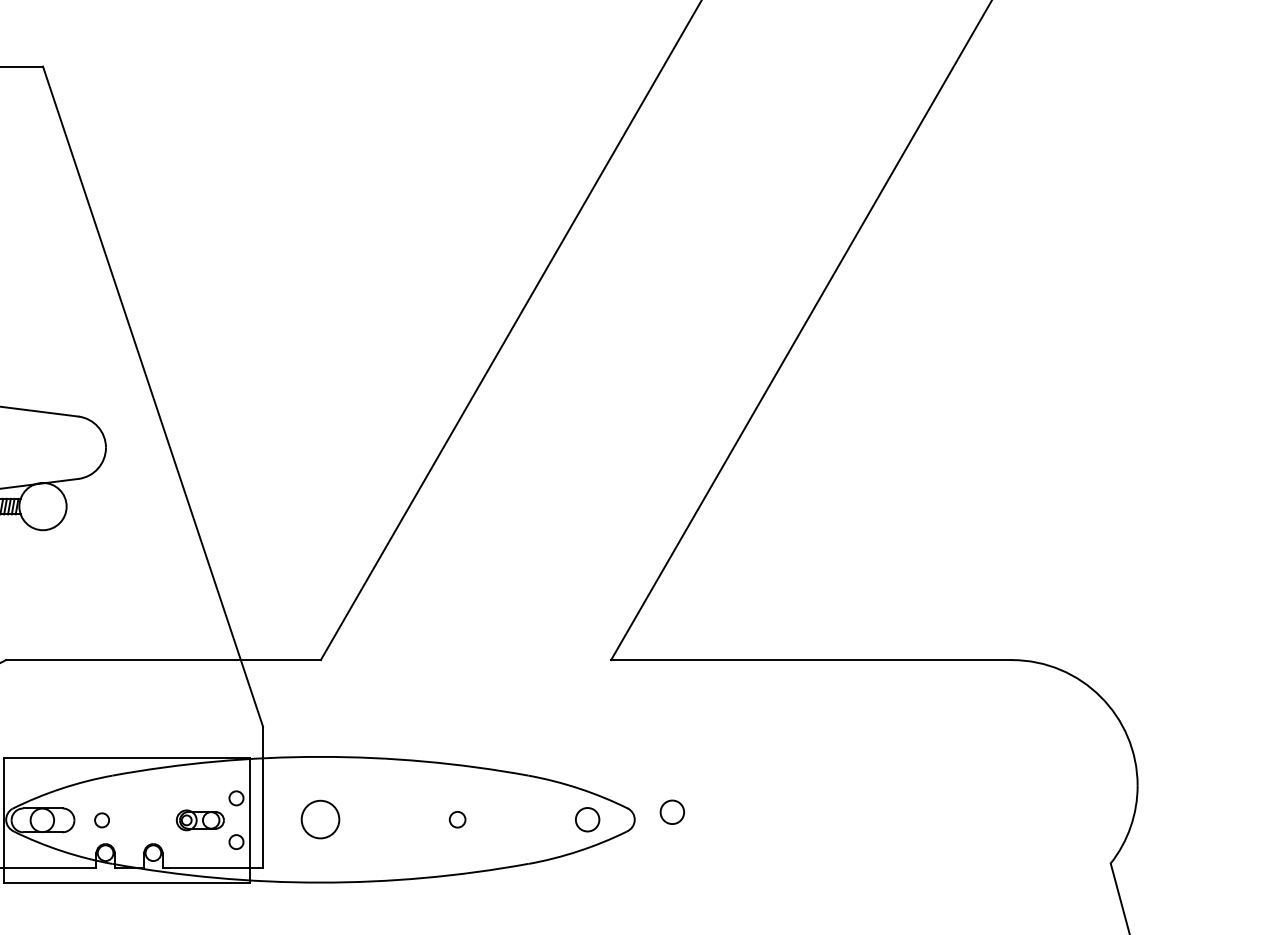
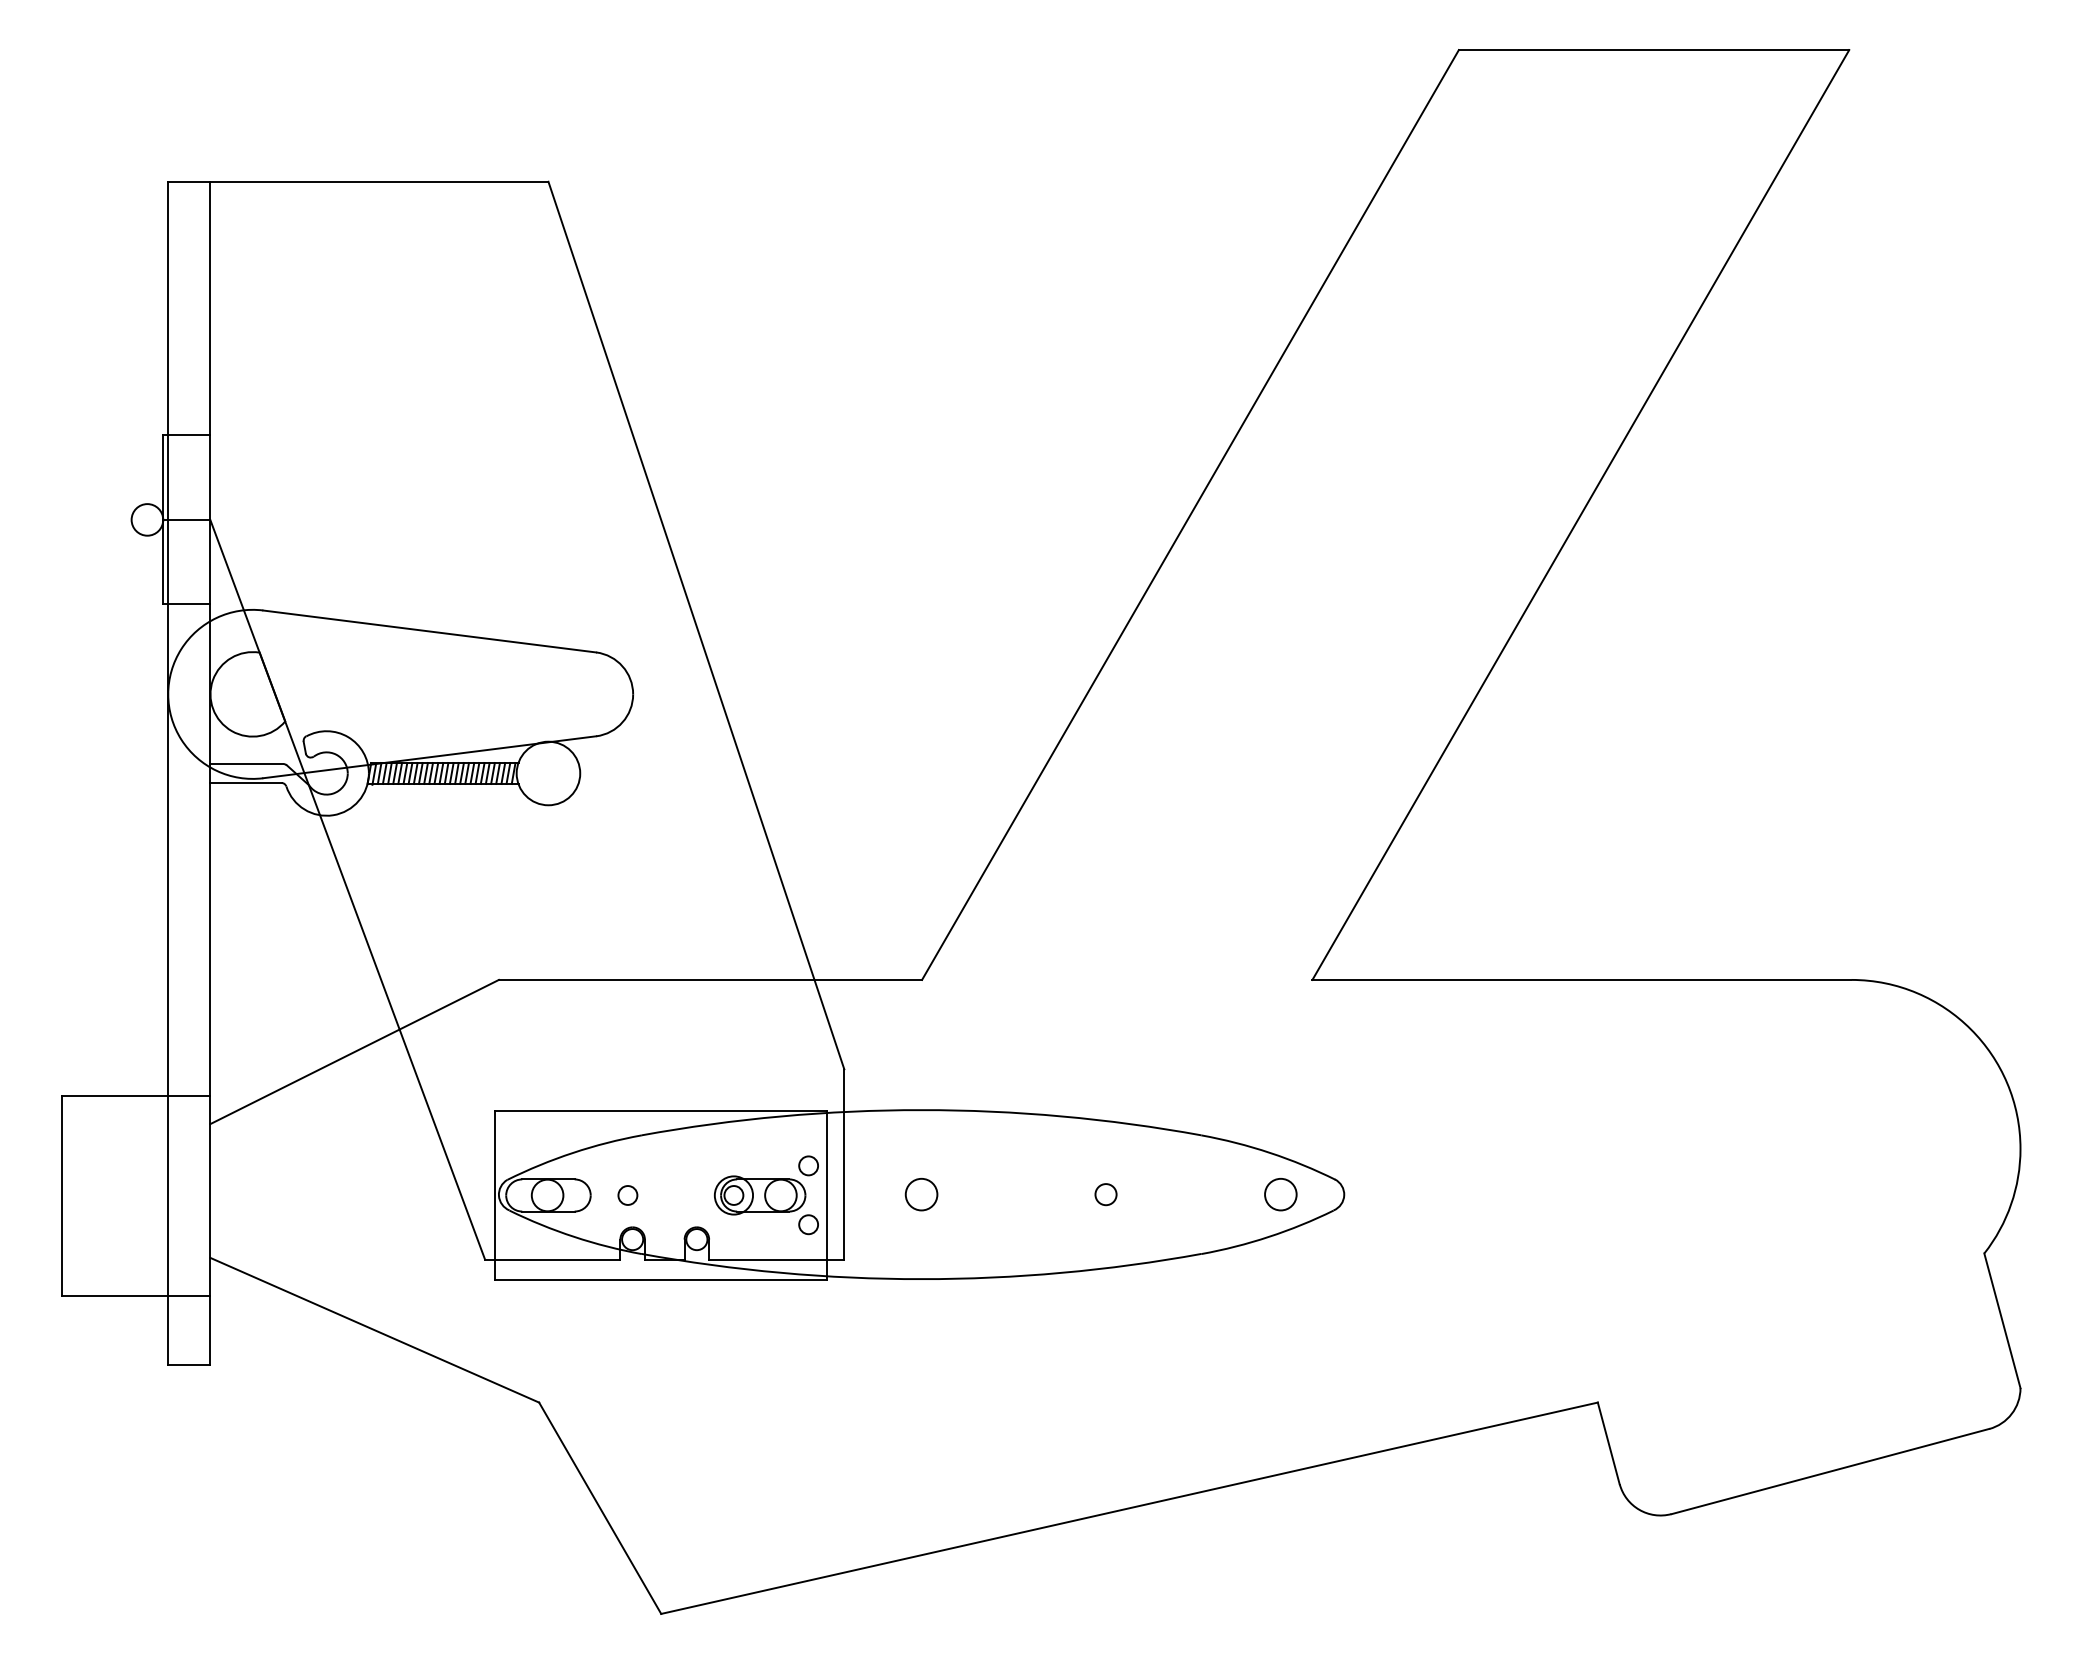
circle: (672, 812) -> (1394, 1184), removed
circle: (320, 819) -> (921, 1194), size x0.62
part: (199, 820) -> (759, 1195), size x1.43

